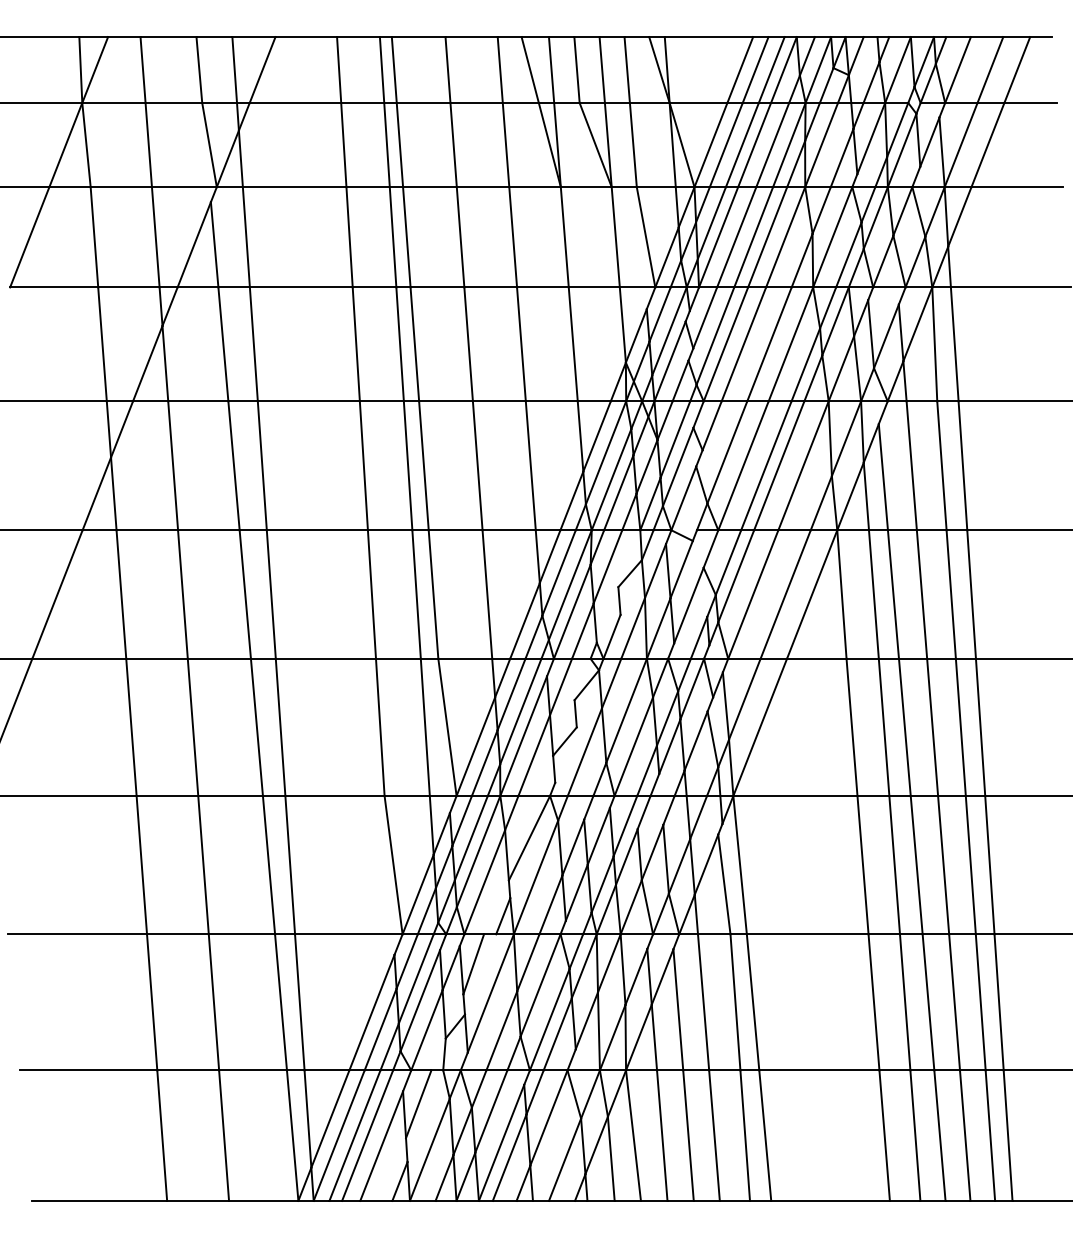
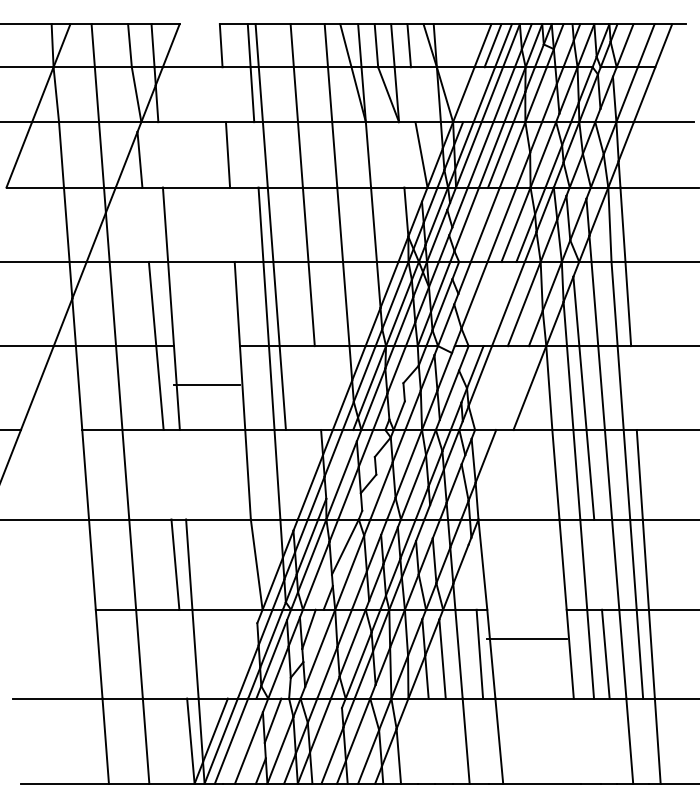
line: (305, 37) -> (199, 24), removed
line: (1030, 103) -> (672, 67), removed
line: (342, 144) -> (223, 94), removed
line: (632, 144) -> (412, 94), removed
line: (725, 144) -> (473, 94), removed
line: (246, 236) -> (160, 154), removed
line: (393, 236) -> (256, 154), removed
line: (615, 236) -> (401, 154), removed
line: (223, 343) -> (145, 224), removed
line: (356, 343) -> (232, 224), removed
line: (725, 343) -> (473, 224), removed
line: (742, 465) -> (484, 303), removed
line: (765, 465) -> (499, 303), removed
line: (316, 530) -> (206, 385), moved
line: (486, 593) -> (317, 387), removed
line: (753, 593) -> (491, 387), removed
line: (785, 593) -> (512, 387), removed
line: (970, 593) -> (633, 387), removed
line: (79, 658) -> (51, 429), removed
line: (520, 710) -> (339, 463), removed
line: (256, 727) -> (167, 474), removed
line: (279, 727) -> (182, 474), removed
line: (446, 727) -> (291, 474), removed
line: (759, 727) -> (495, 474), removed
line: (917, 864) -> (598, 564), removed
line: (724, 883) -> (472, 576), removed
line: (77, 933) -> (50, 609), removed
line: (806, 933) -> (526, 638), moved
line: (281, 1001) -> (183, 653), removed
line: (371, 1012) -> (242, 660), removed
line: (367, 1134) -> (239, 740), removed
line: (633, 1134) -> (413, 740), removed
line: (661, 1134) -> (431, 740), removed
line: (687, 1134) -> (448, 740), removed
line: (745, 1134) -> (486, 740), removed
line: (883, 1134) -> (576, 740), removed
line: (915, 1134) -> (597, 740), removed
line: (938, 1134) -> (612, 740), removed
line: (990, 1134) -> (646, 740), removed
line: (500, 1142) -> (326, 745), removed

